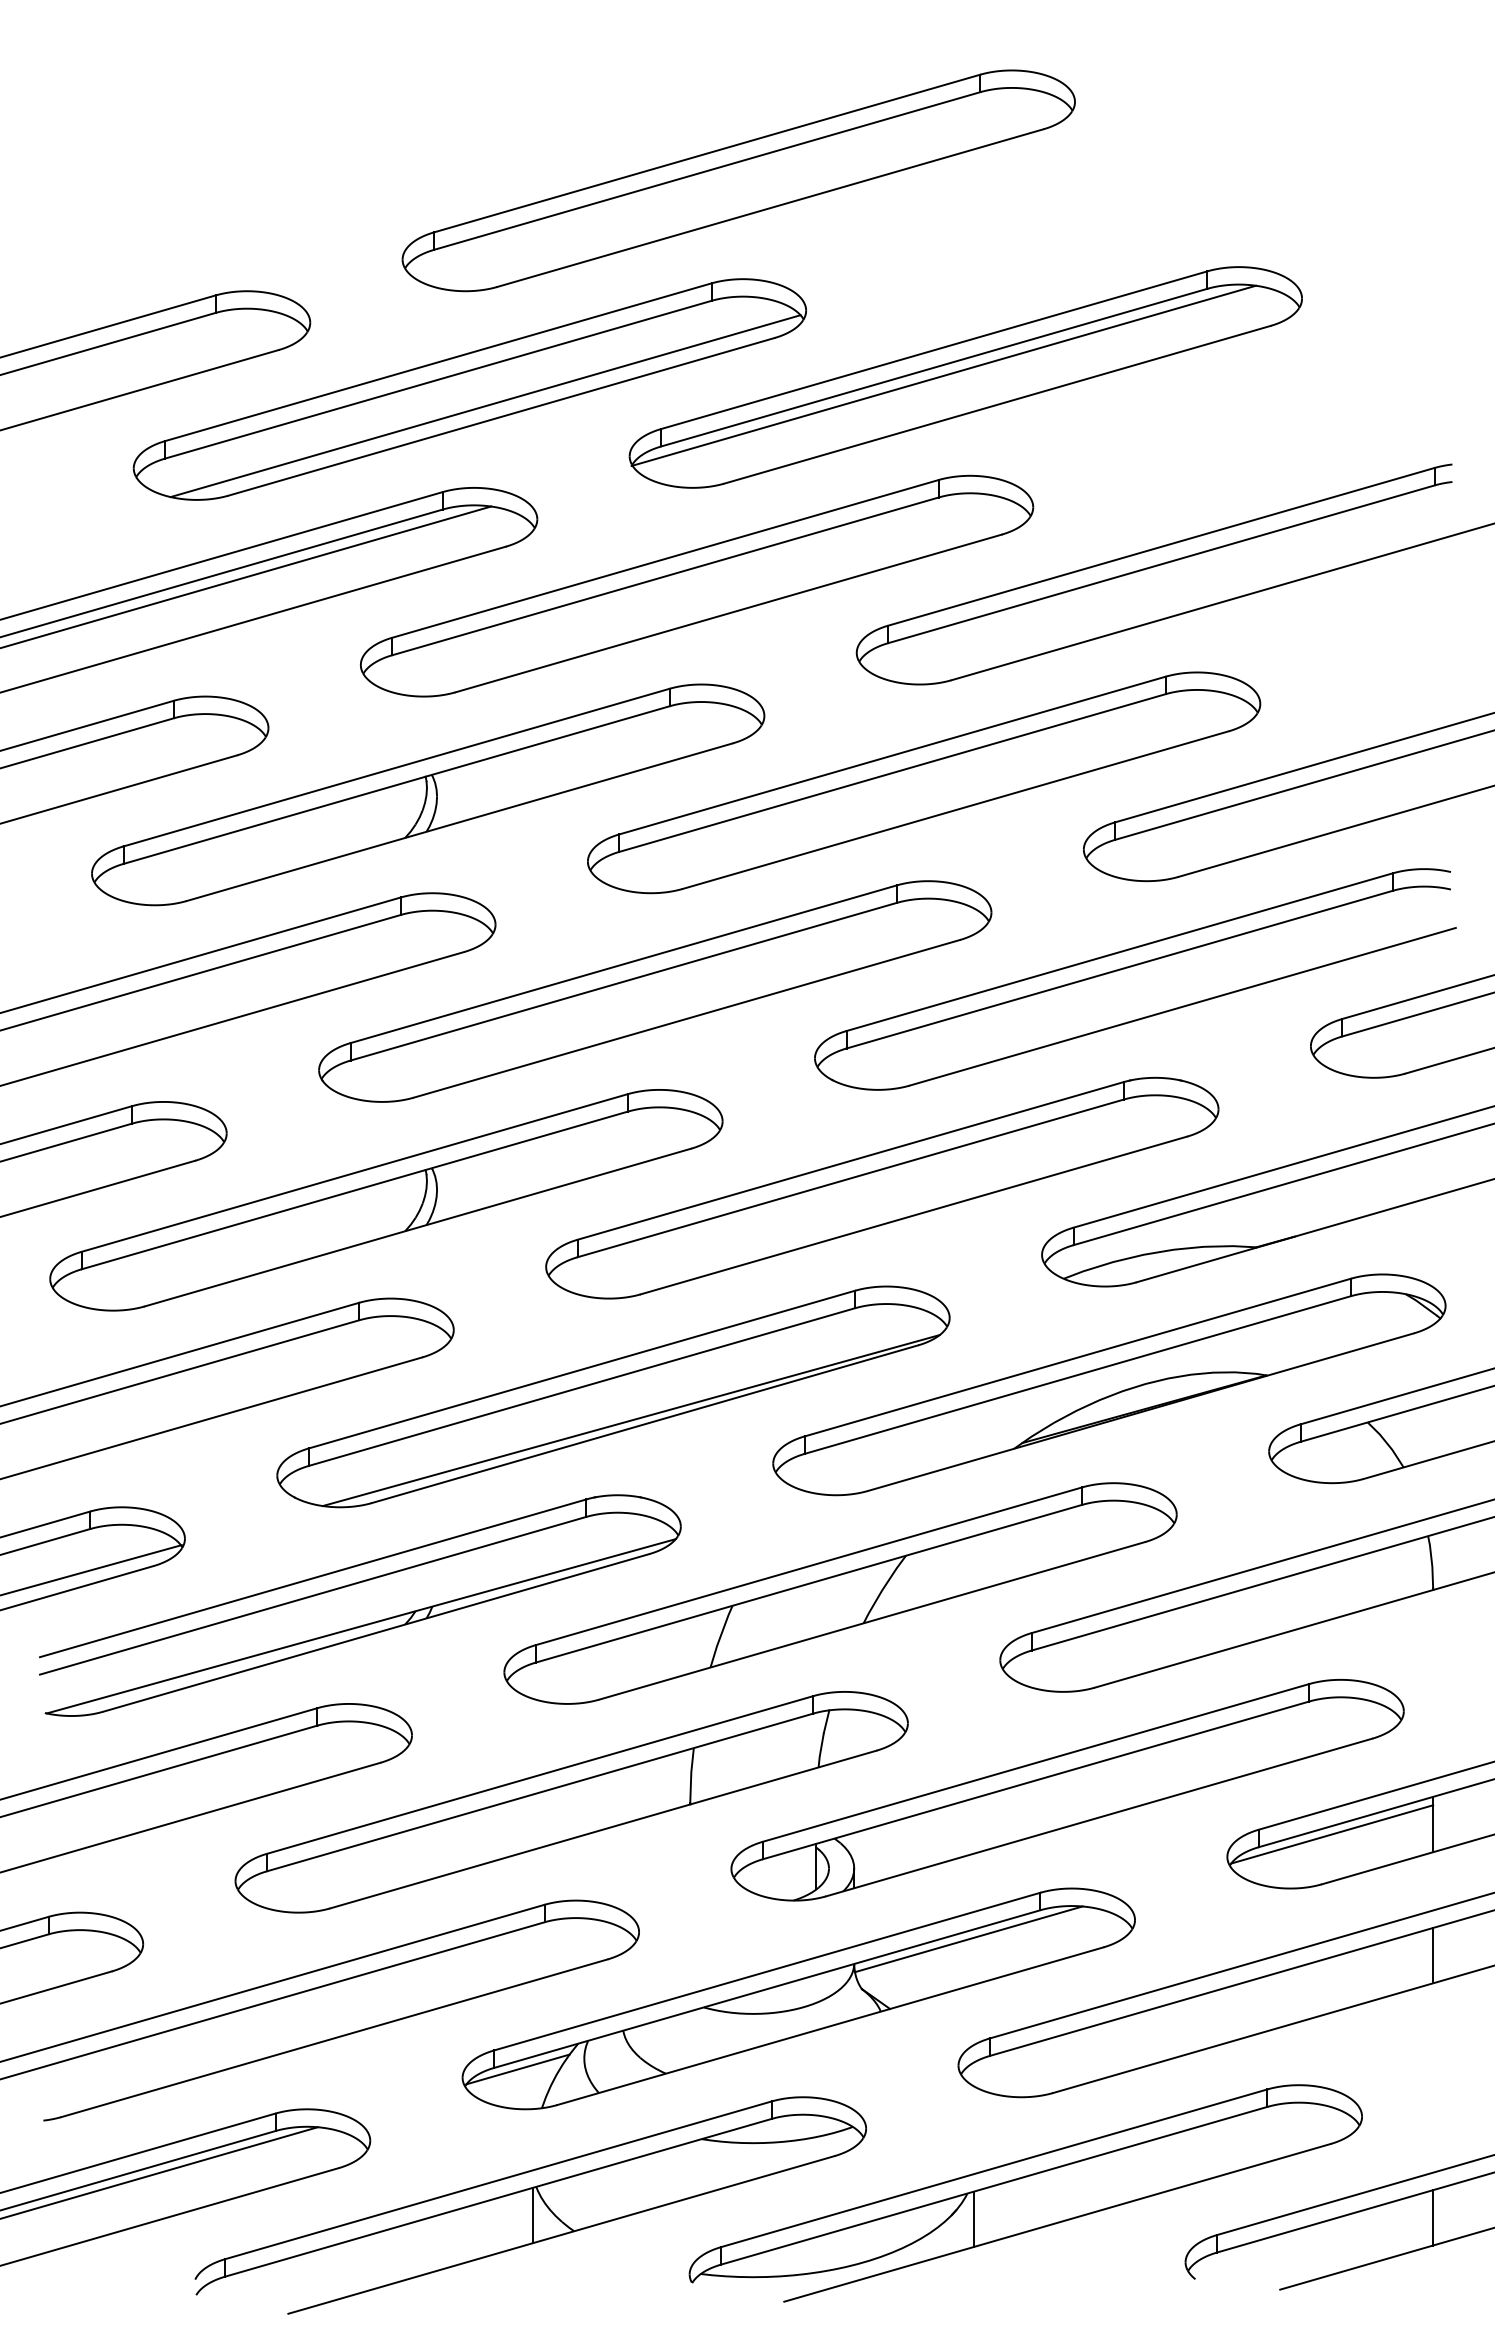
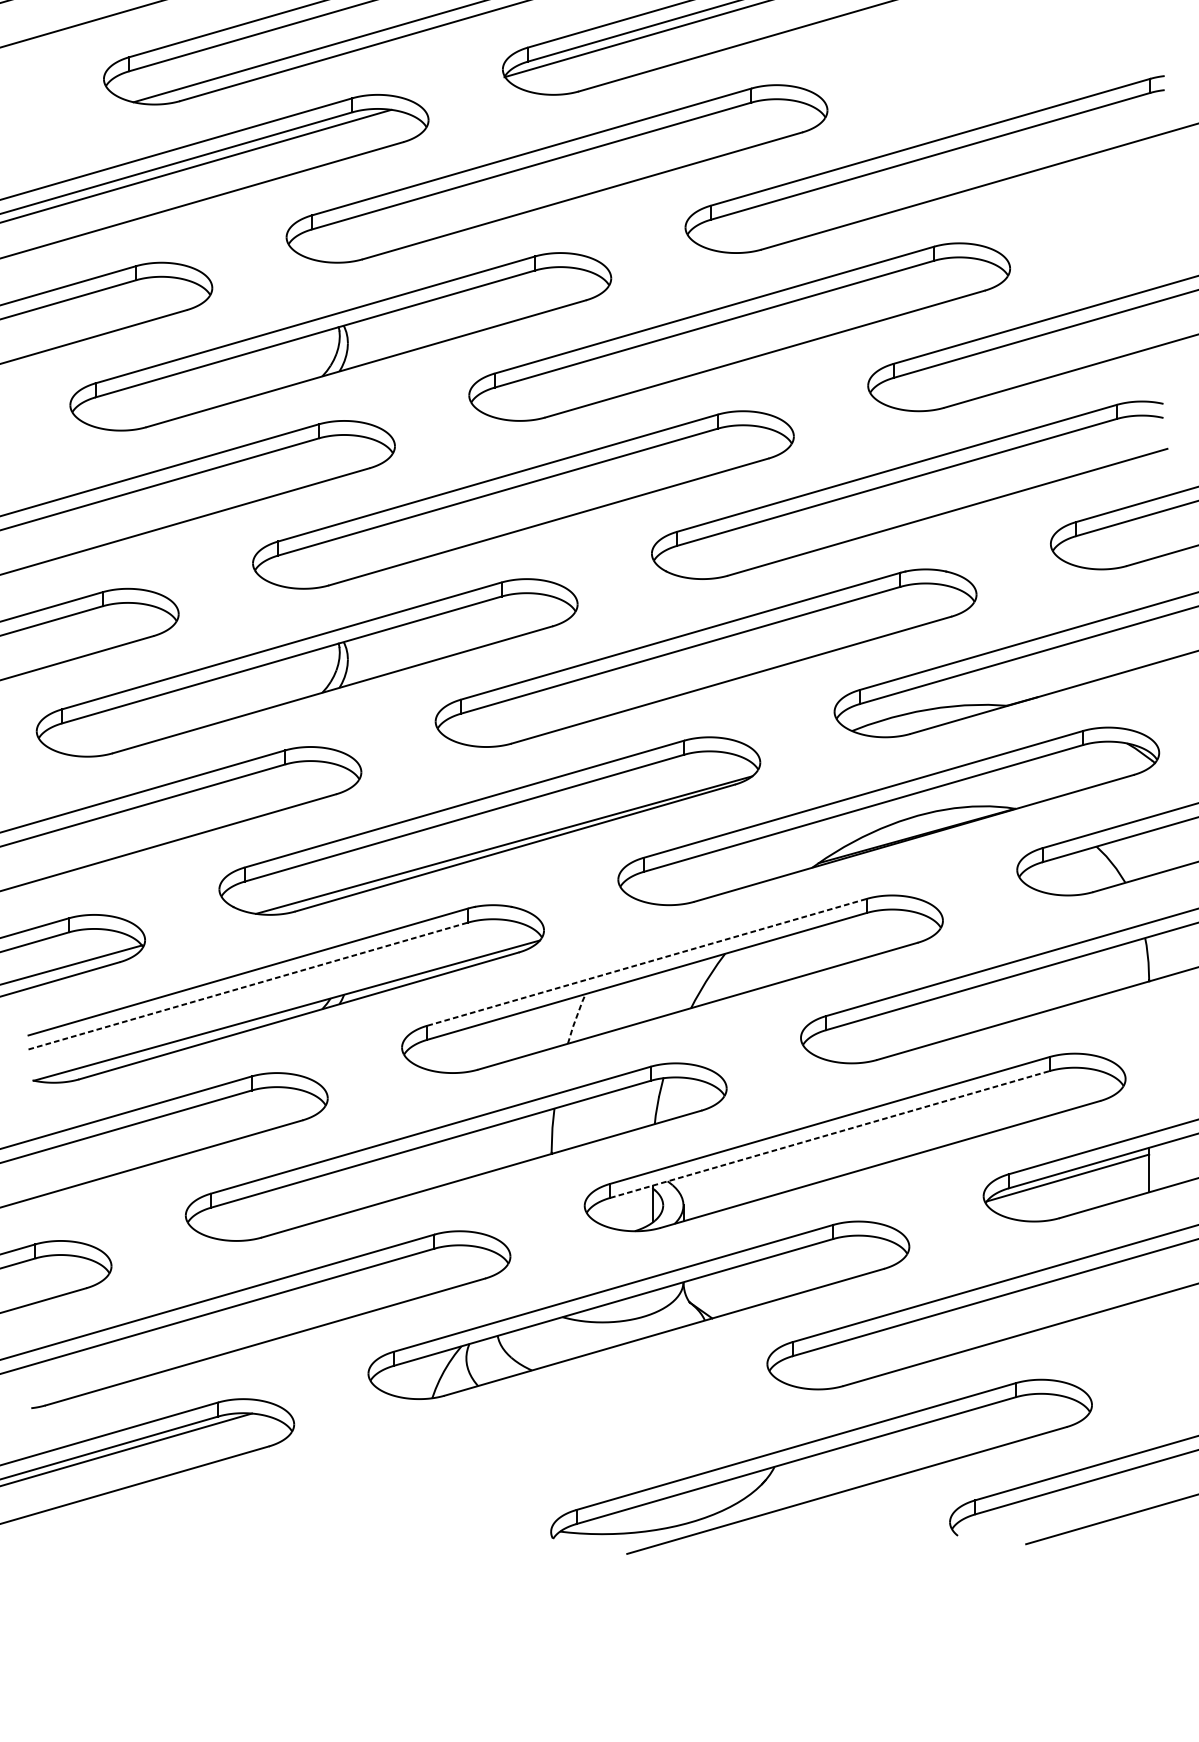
line: (809, 1566) -> (647, 962), solid -> dashed
line: (313, 1595) -> (248, 985), solid -> dashed
line: (720, 1636) -> (575, 1018), solid -> dashed
line: (1036, 1780) -> (830, 1134), solid -> dashed
line: (968, 1939) -> (775, 1262), removed
line: (1433, 1955) -> (1149, 1275), removed
line: (517, 2069) -> (412, 1367), removed
part: (530, 2205) -> (423, 1476), removed
line: (1433, 2217) -> (1149, 1486), removed
line: (974, 2218) -> (780, 1486), removed

